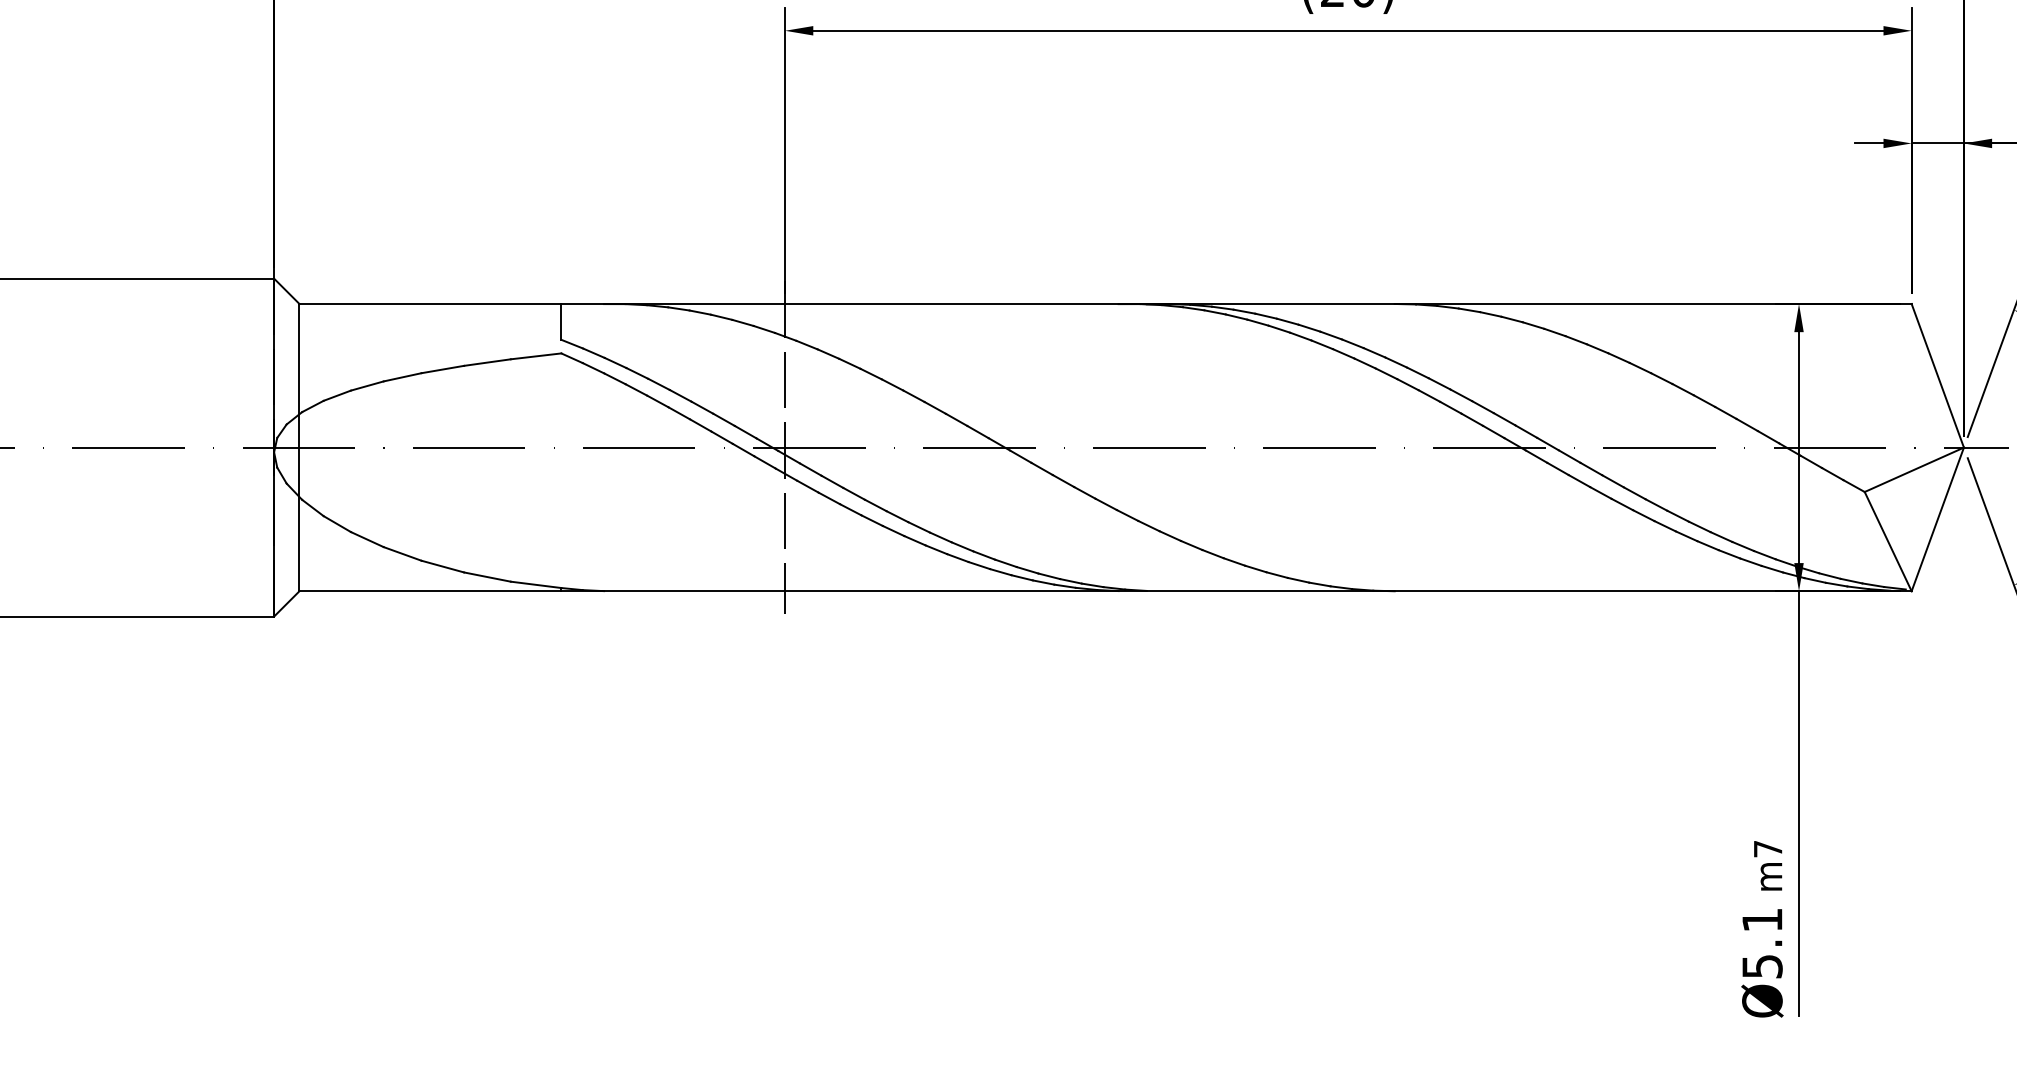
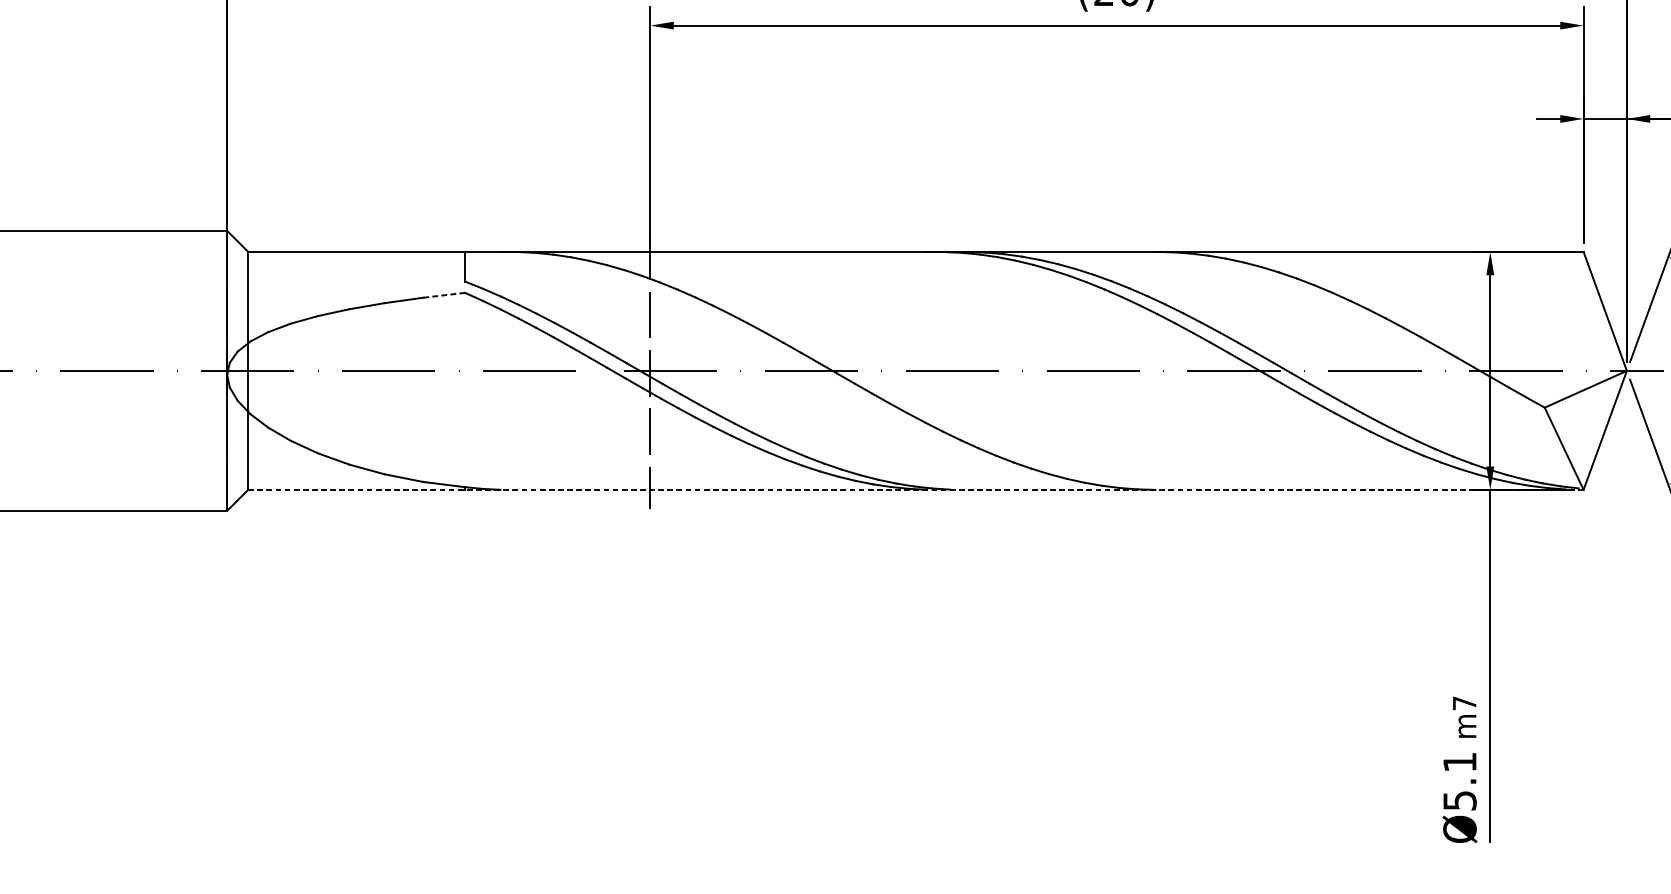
line: (536, 356) -> (444, 295), solid -> dashed
line: (1106, 591) -> (916, 490), solid -> dashed

